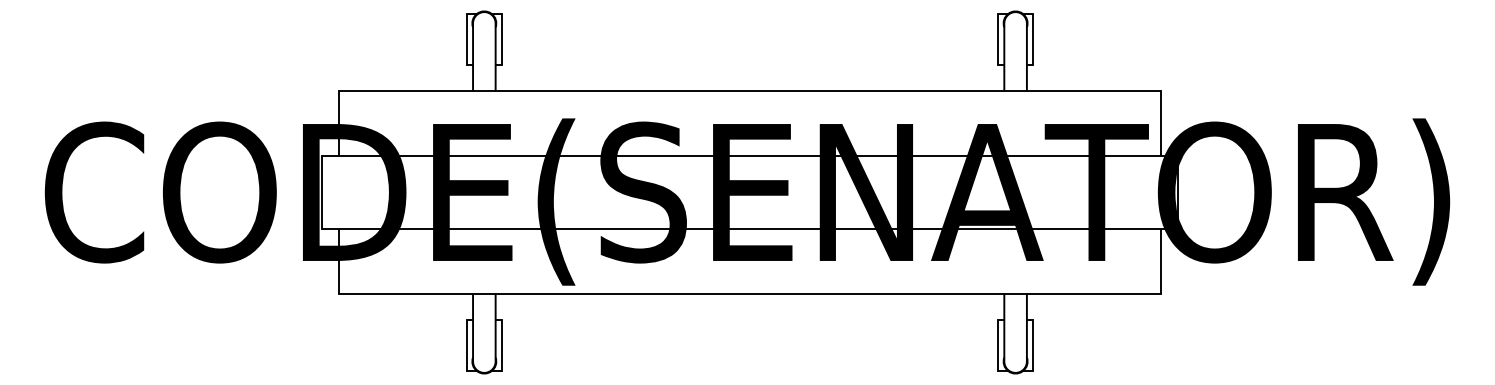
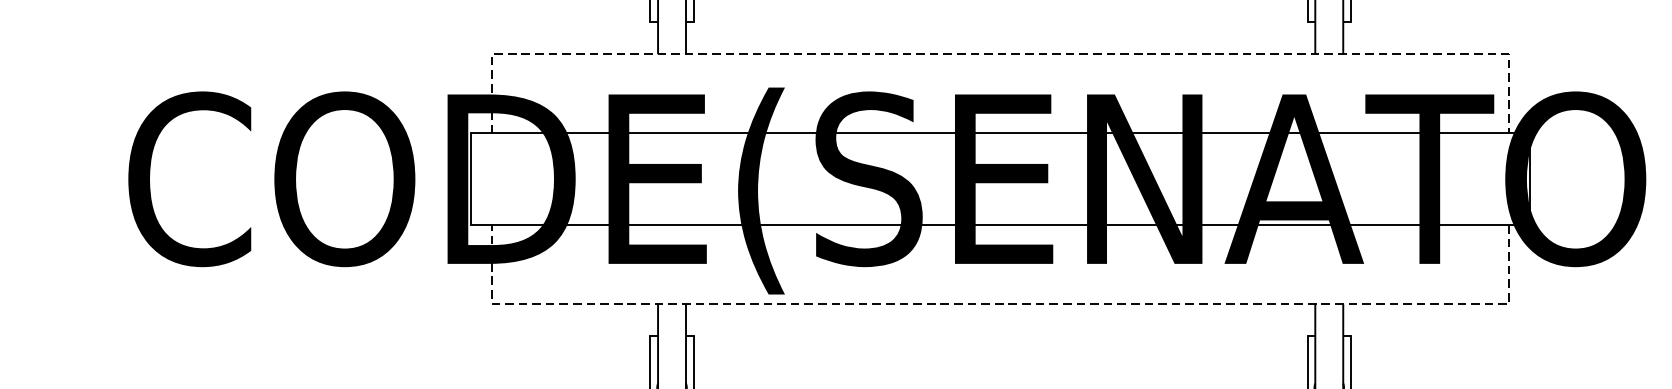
line: (750, 91) -> (1001, 54), solid -> dashed
line: (749, 293) -> (1000, 304), solid -> dashed

